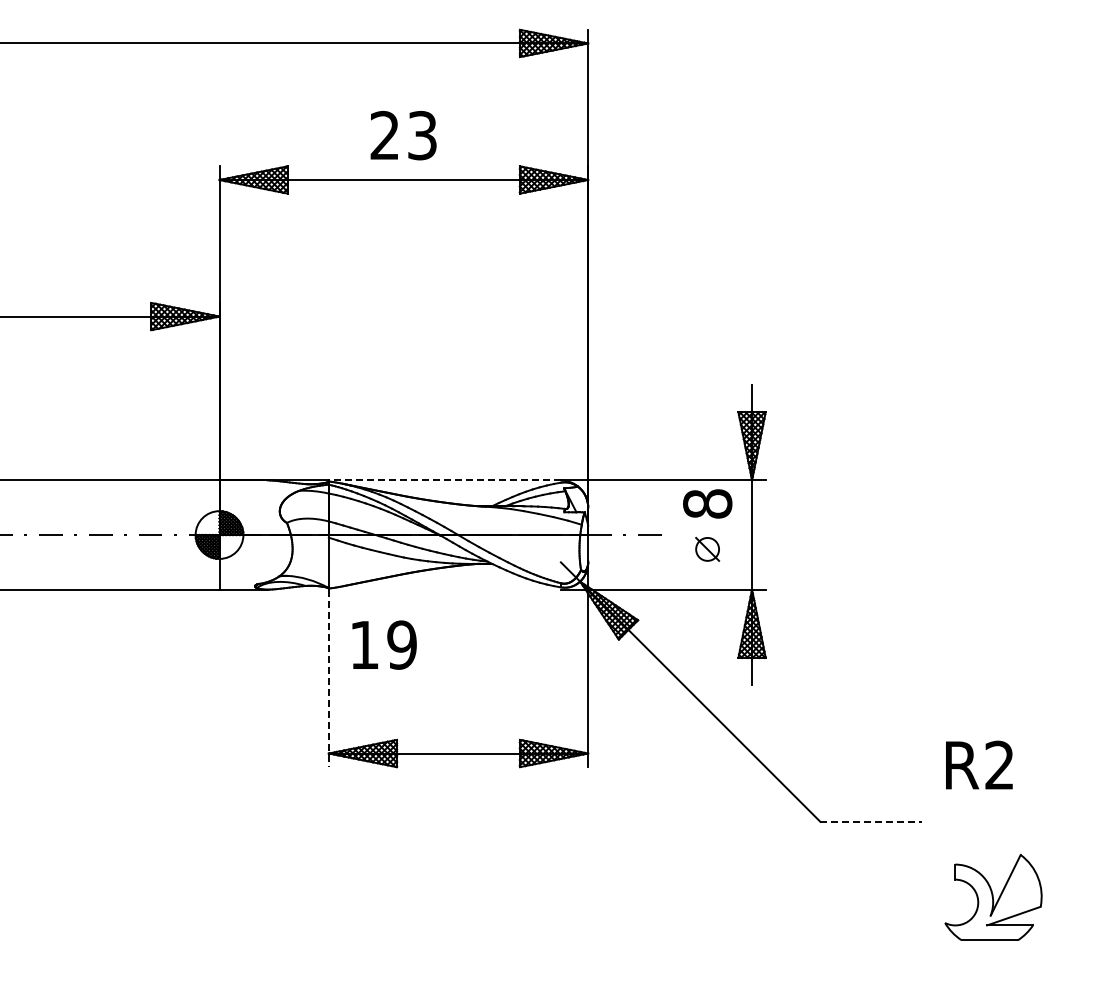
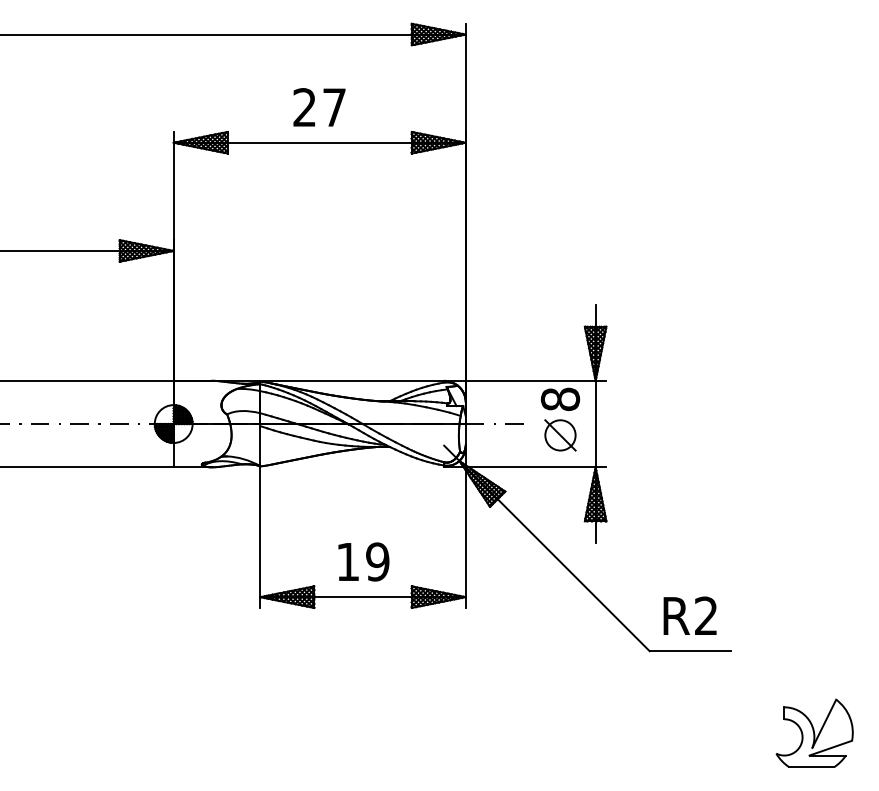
text: (422, 135) -> (334, 107), 23 -> 27
line: (444, 480) -> (351, 380), dashed -> solid
part: (707, 549) -> (560, 435), size x1.67
text: (384, 644) -> (363, 561), moved
line: (328, 678) -> (260, 537), dashed -> solid
text: (979, 764) -> (690, 615), moved
line: (871, 821) -> (690, 651), dashed -> solid
part: (993, 896) -> (814, 732), moved

